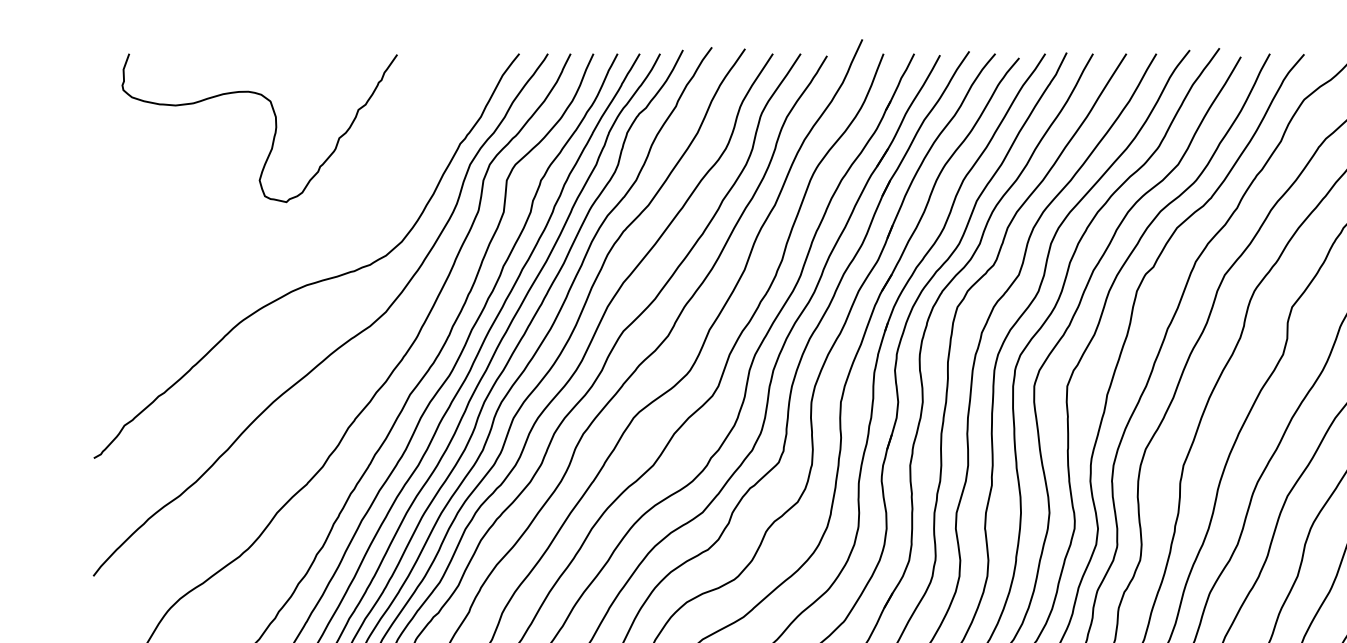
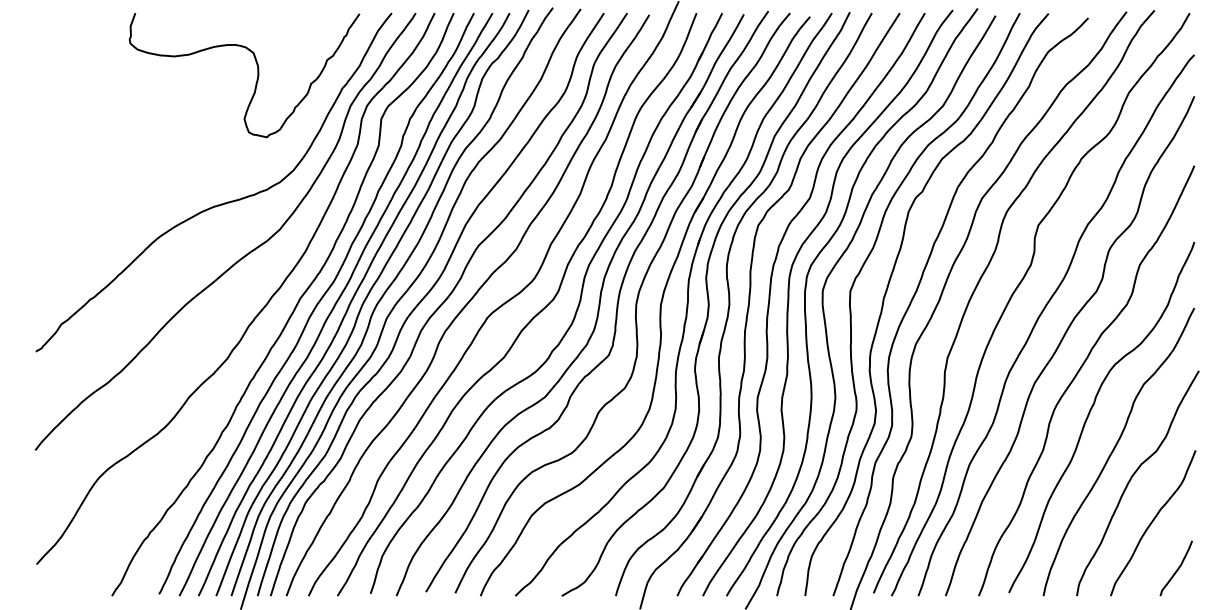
curve: (274, 133) -> (256, 79), moved

